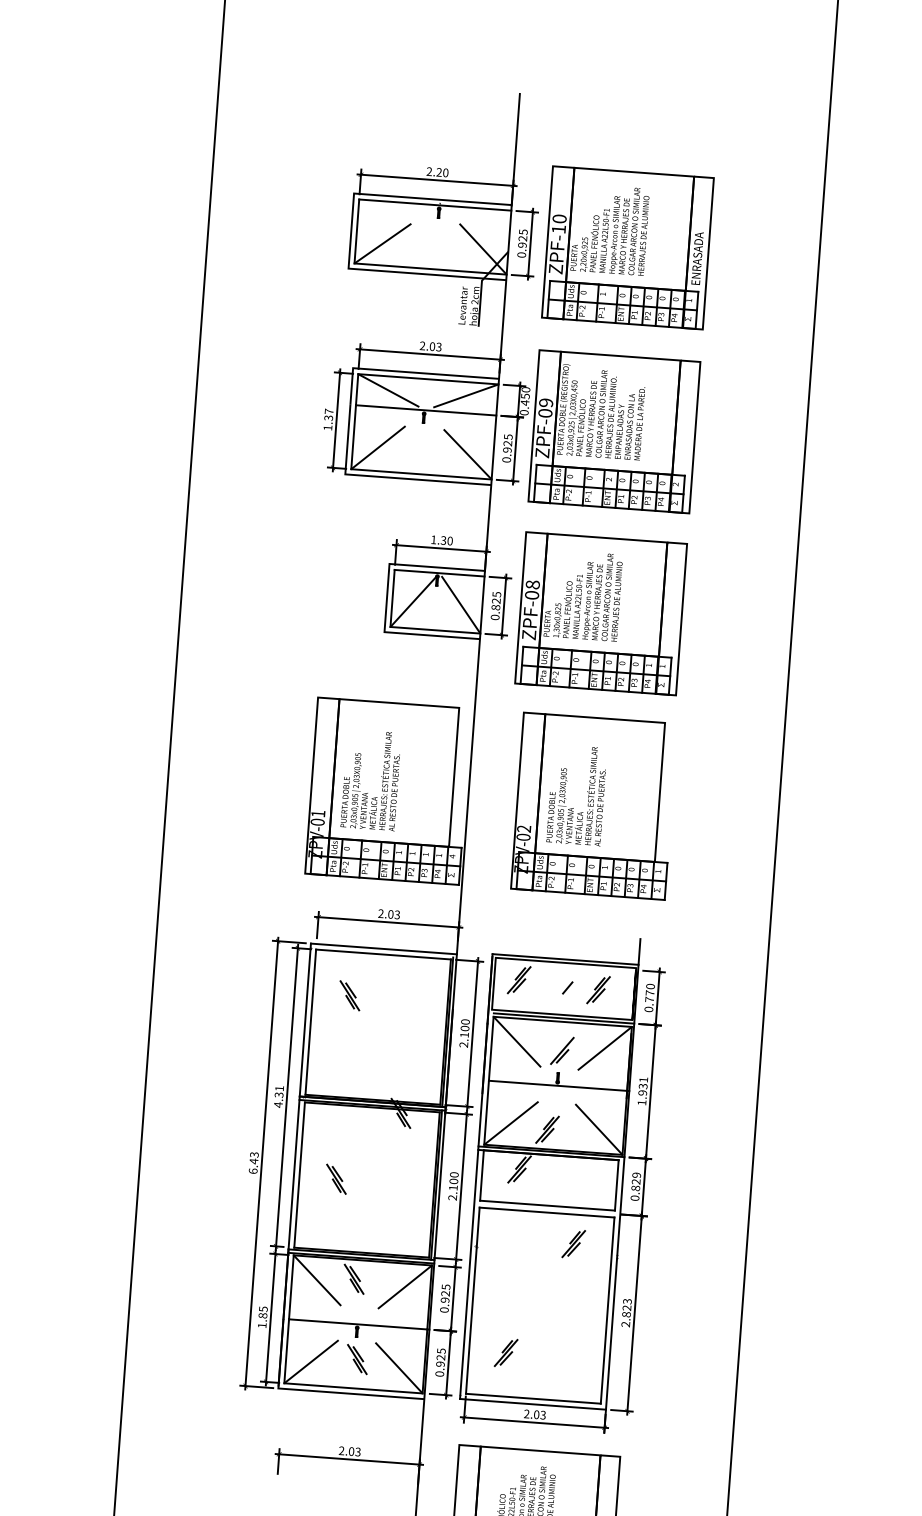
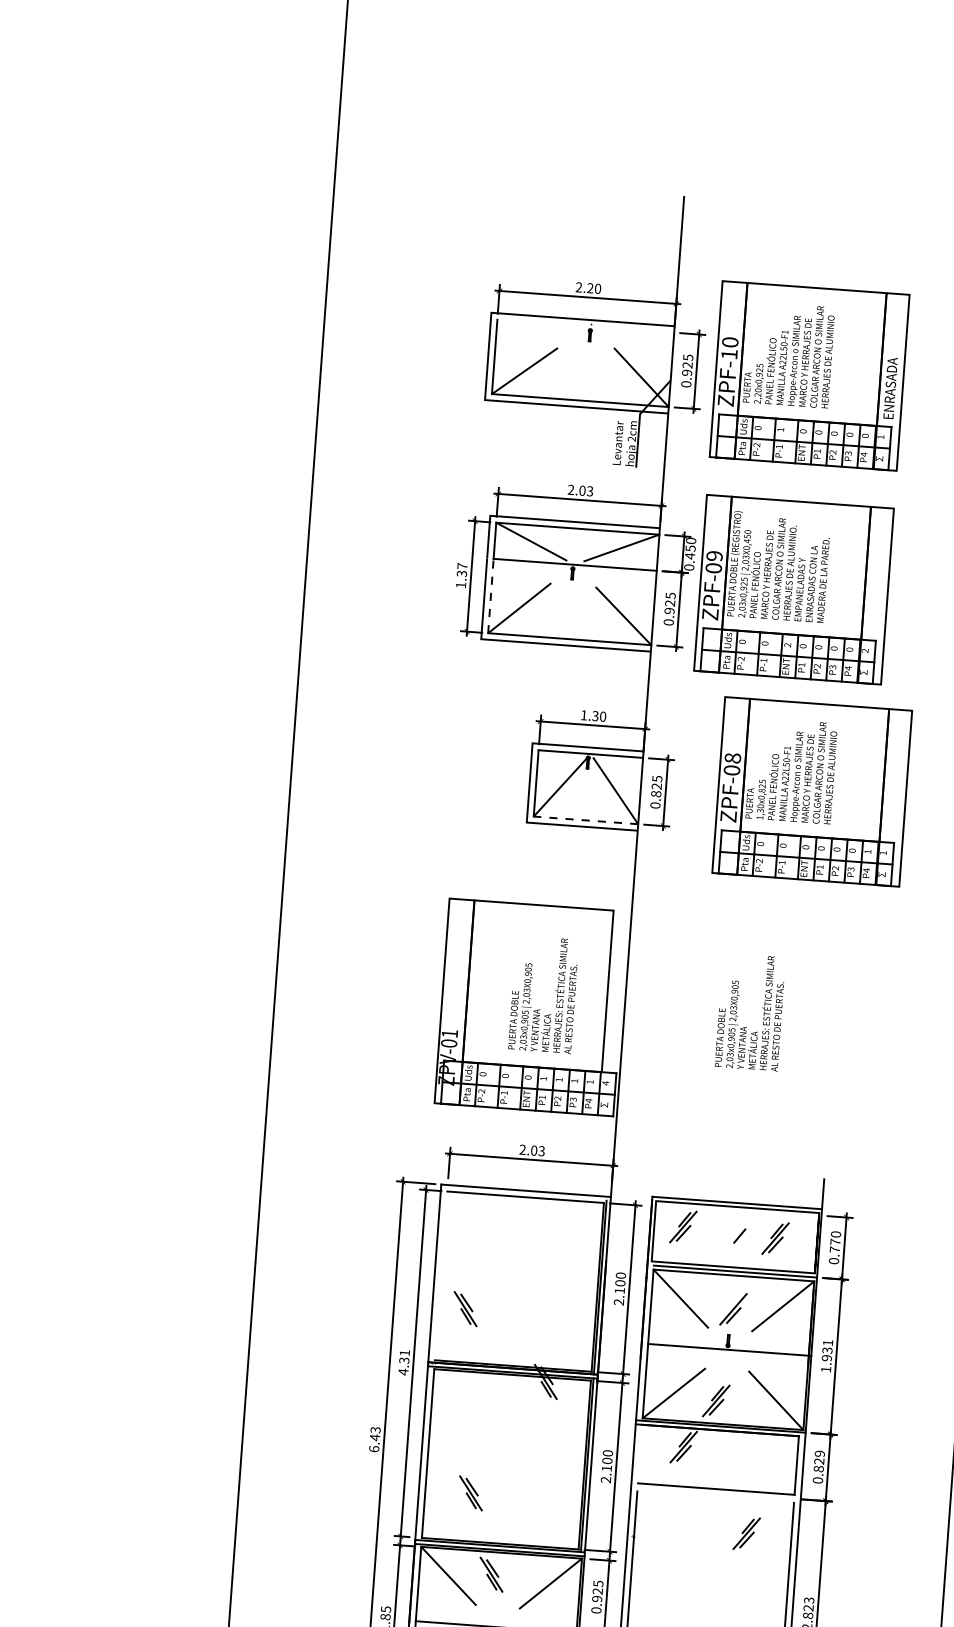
line: (435, 204) -> (586, 325), removed
line: (353, 436) -> (490, 595), solid -> dashed
part: (600, 613) -> (811, 791), moved
line: (434, 630) -> (584, 820), solid -> dashed
text: (369, 781) -> (541, 996), moved
part: (589, 805) -> (765, 1024), removed
part: (349, 995) -> (465, 1308), moved
line: (310, 1021) -> (440, 1275), removed
line: (481, 1175) -> (639, 1454), removed
part: (336, 1178) -> (470, 1492), moved
line: (546, 1212) -> (715, 1497), removed

